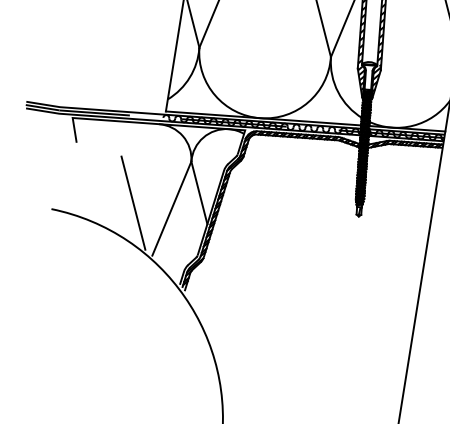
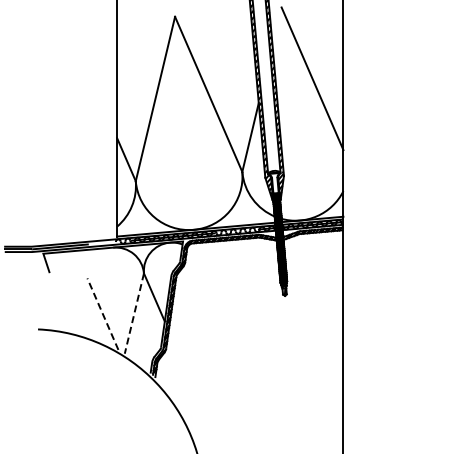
line: (132, 203) -> (102, 314), solid -> dashed
line: (171, 209) -> (134, 314), solid -> dashed

